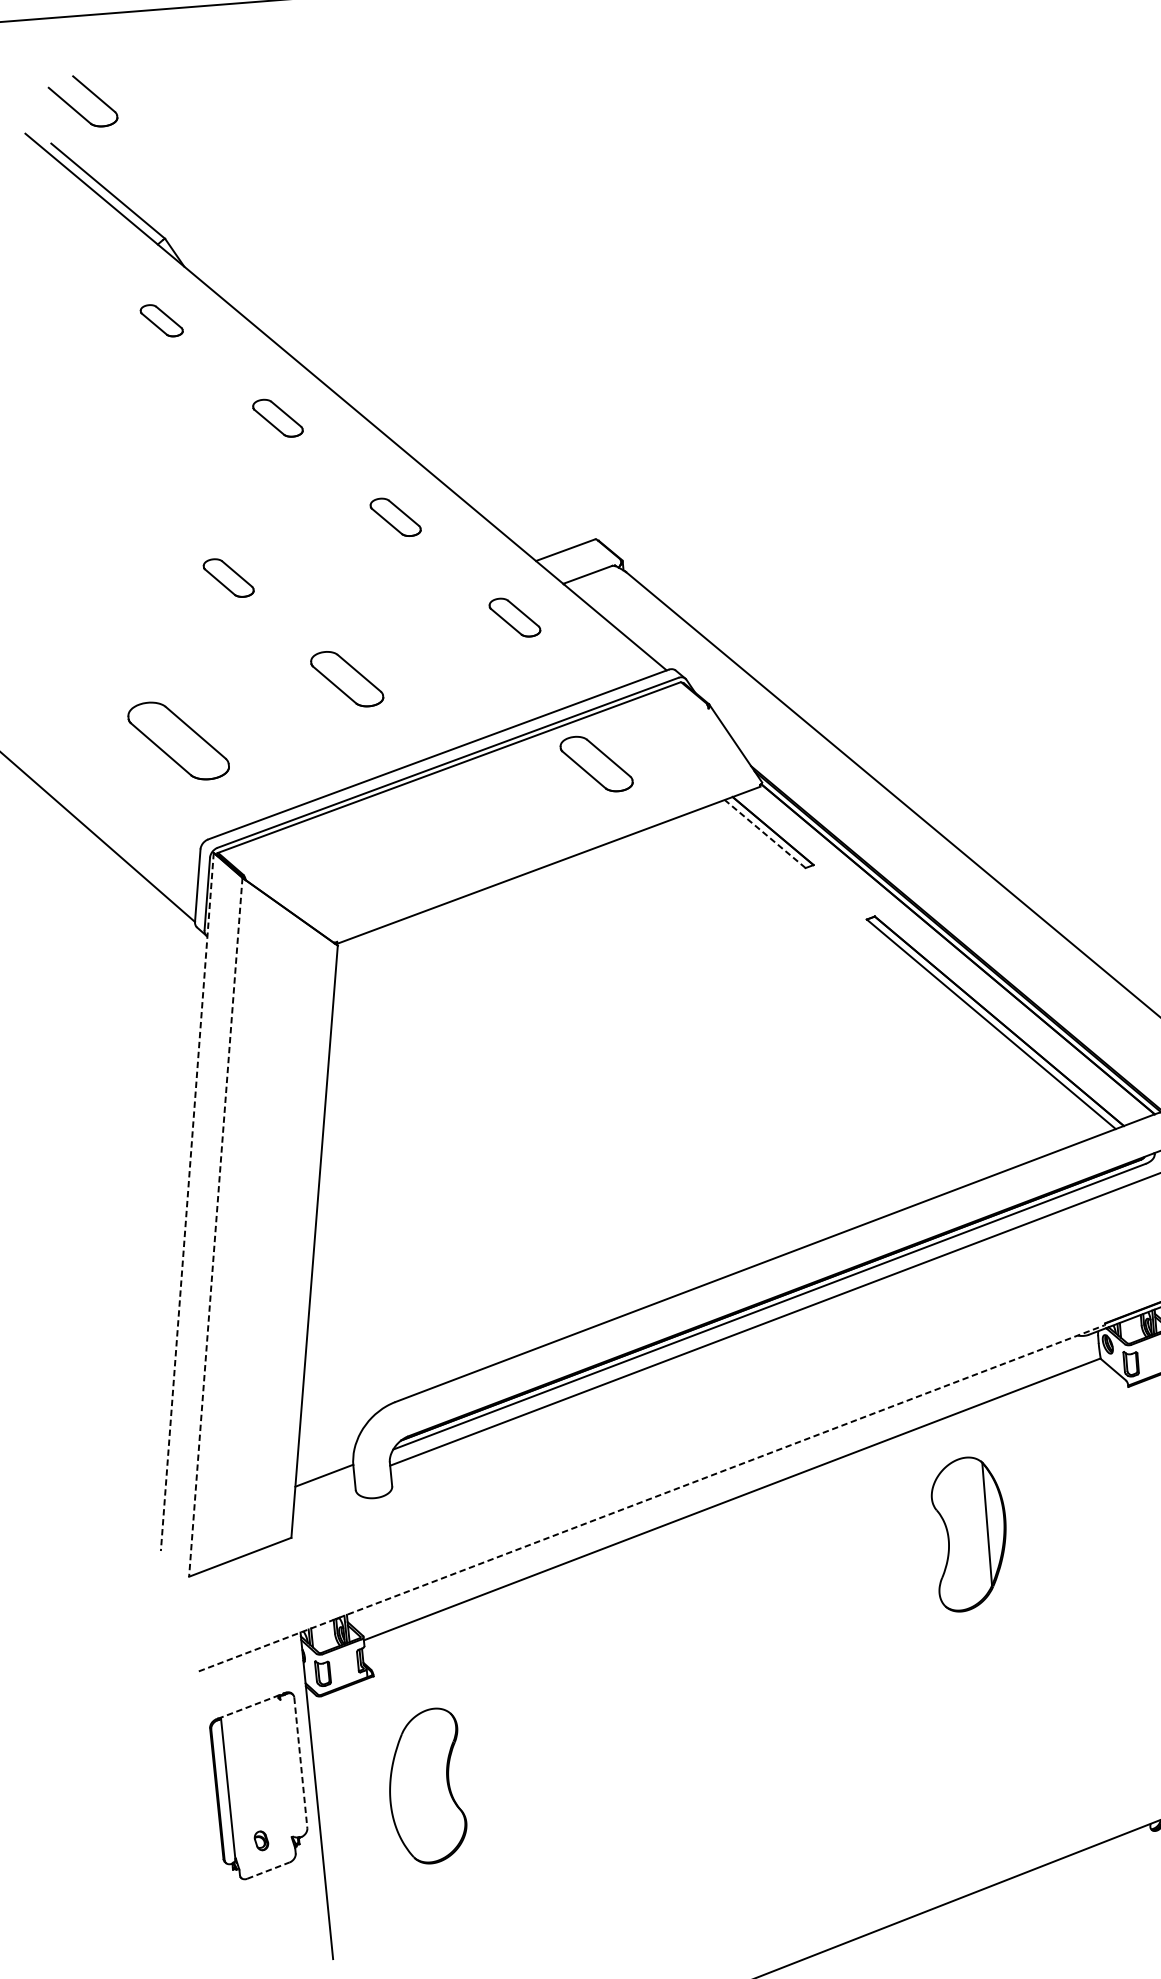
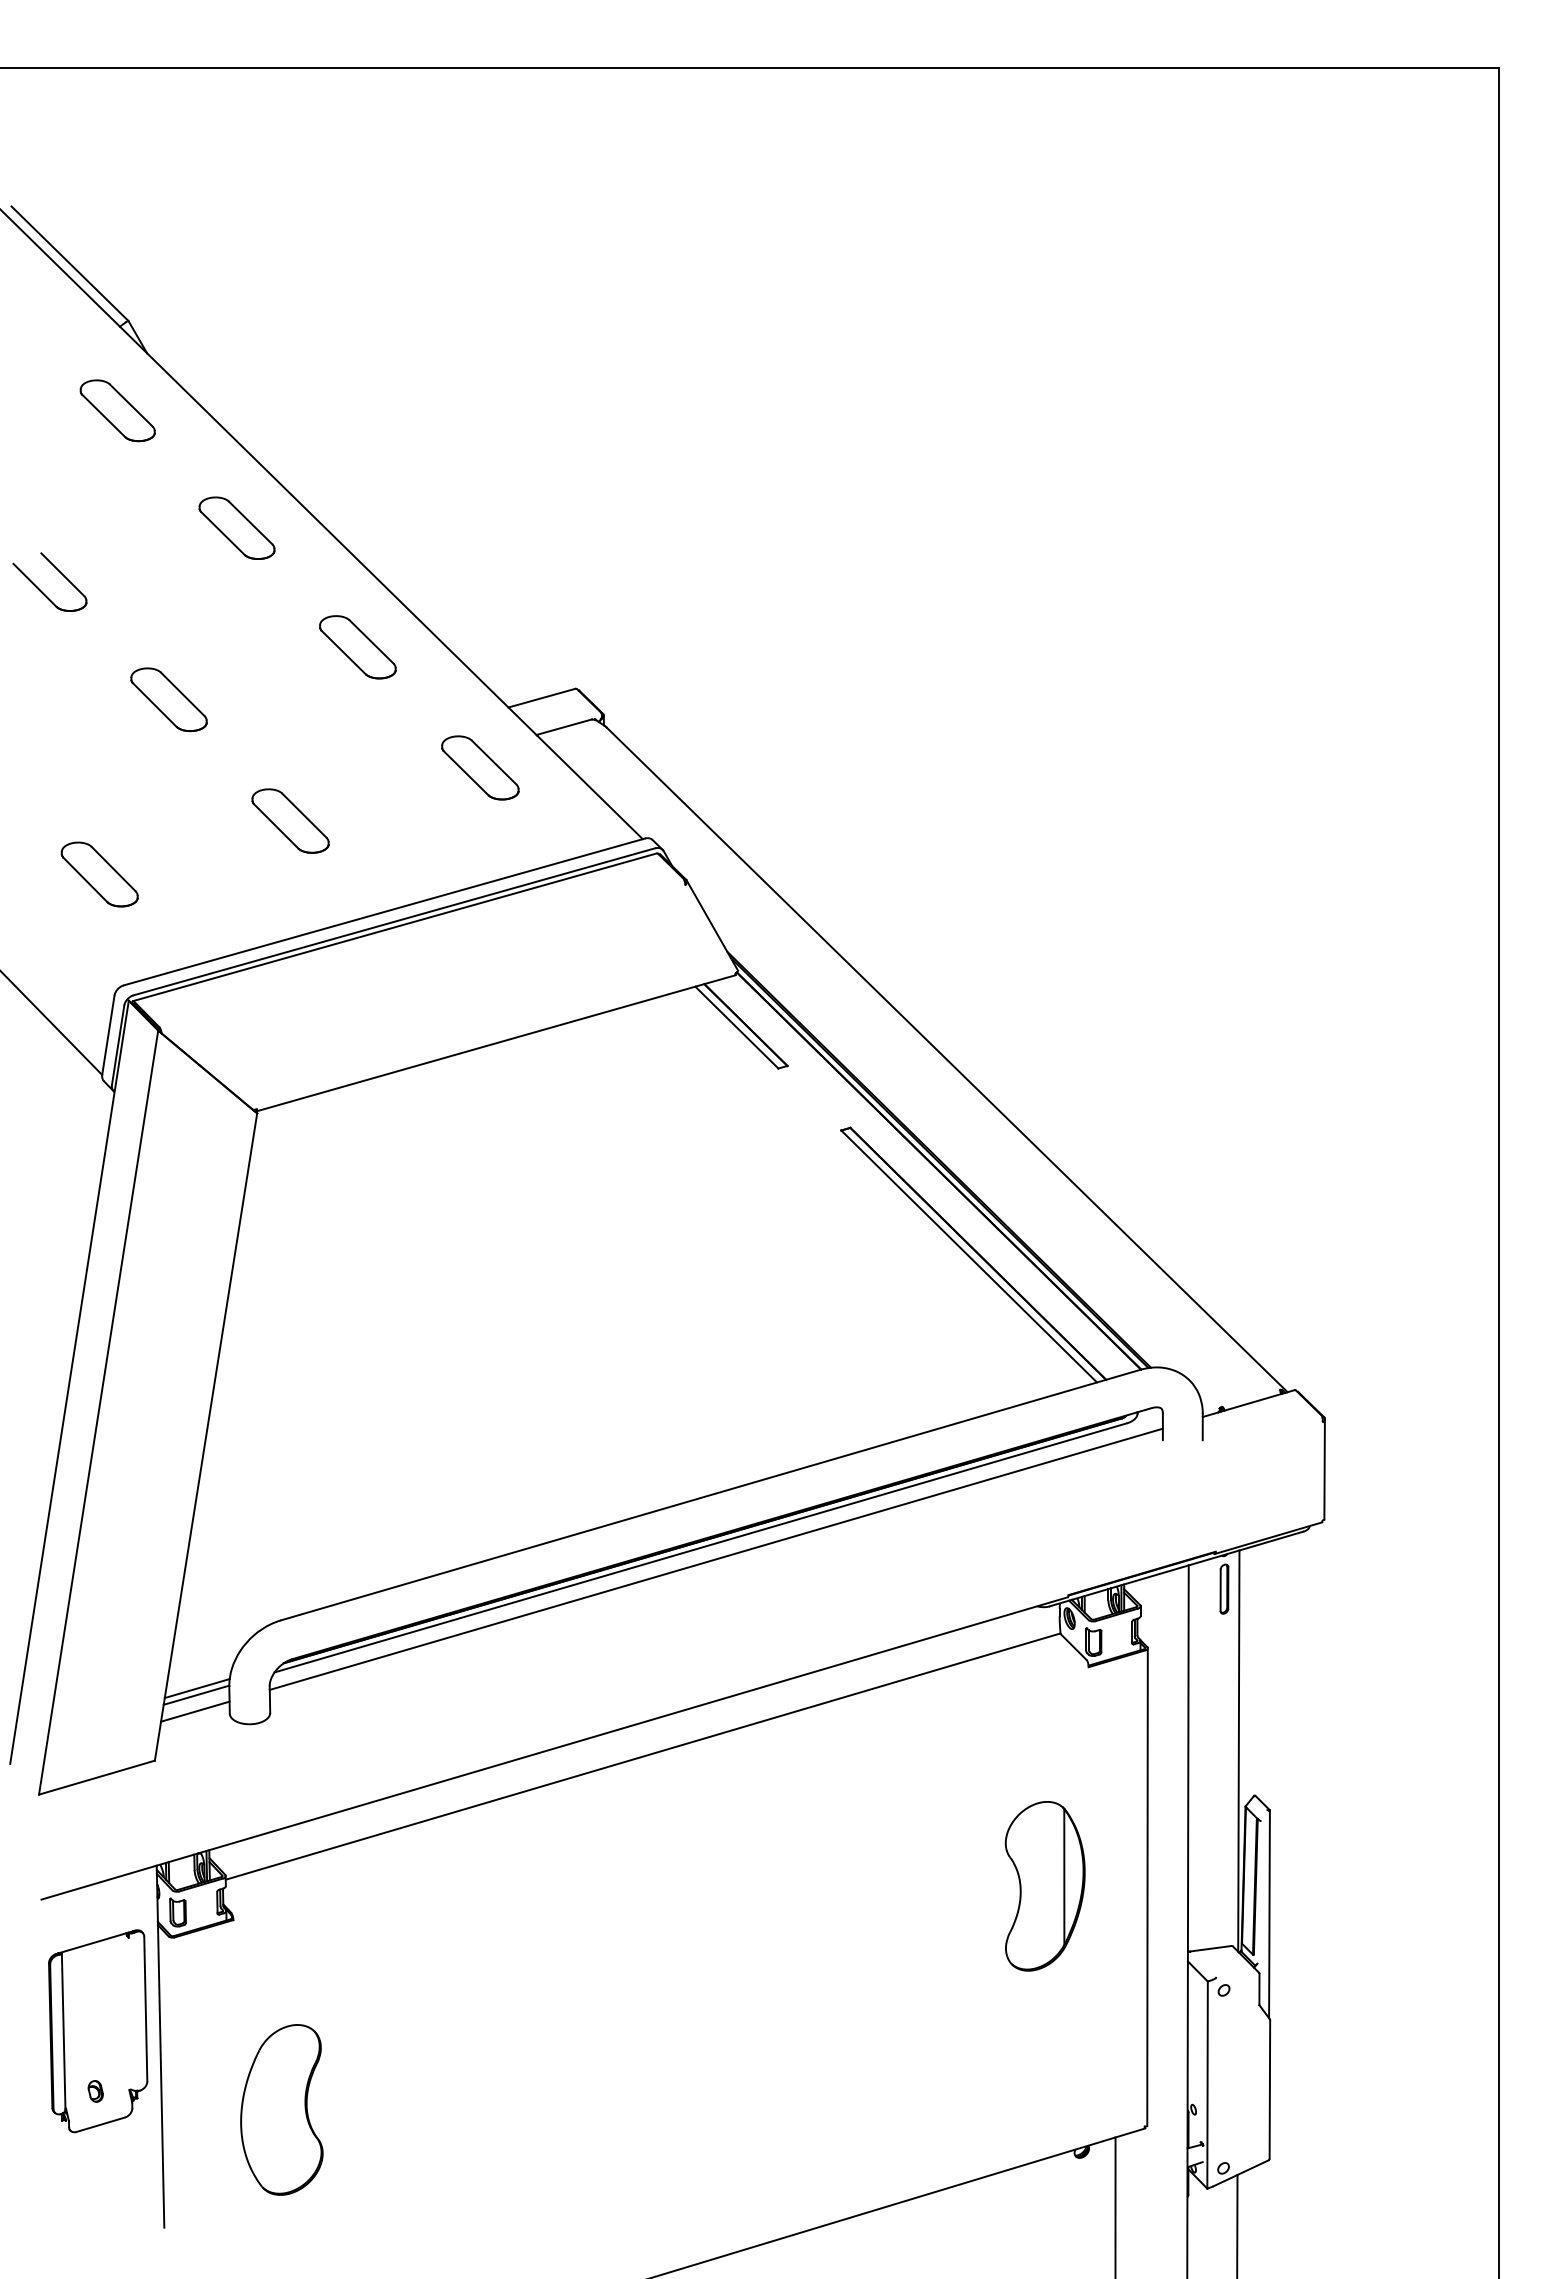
part: (74, 109) -> (40, 589), moved
part: (161, 320) -> (117, 410), size x1.67
part: (277, 417) -> (236, 527), size x1.43
part: (395, 517) -> (357, 647), size x1.43
part: (228, 577) -> (168, 699), size x1.43
part: (514, 617) -> (480, 767), size x1.43
part: (178, 740) -> (99, 874), size x0.71
part: (596, 763) -> (557, 935), removed
line: (764, 833) -> (736, 1027), dashed -> solid
line: (187, 1202) -> (69, 1382), dashed -> solid
line: (215, 1227) -> (98, 1412), dashed -> solid
line: (323, 1469) -> (196, 1688), added
line: (324, 1490) -> (195, 1711), added
line: (651, 1498) -> (554, 1748), dashed -> solid
part: (969, 1534) -> (1044, 1886), moved
line: (251, 1706) -> (96, 1942), dashed -> solid
line: (300, 1763) -> (145, 2009), dashed -> solid
part: (426, 1786) -> (281, 2109), moved
line: (269, 1870) -> (101, 2124), dashed -> solid

